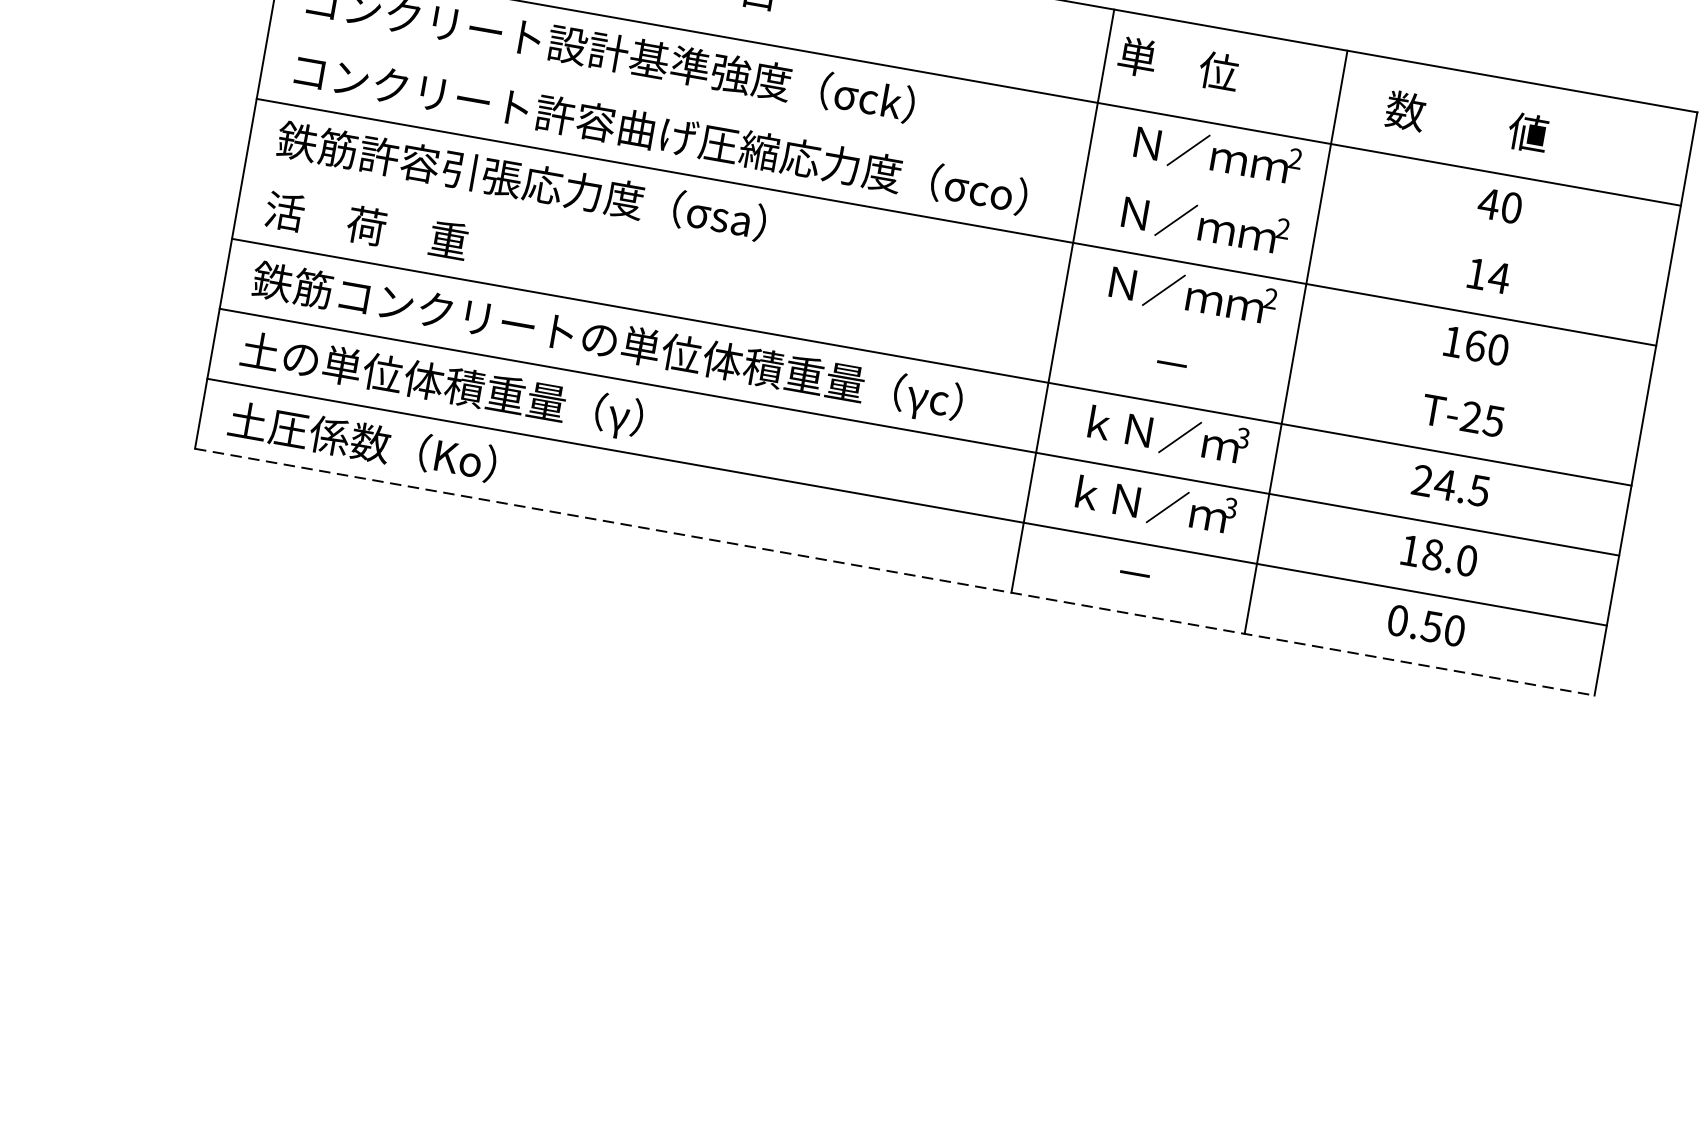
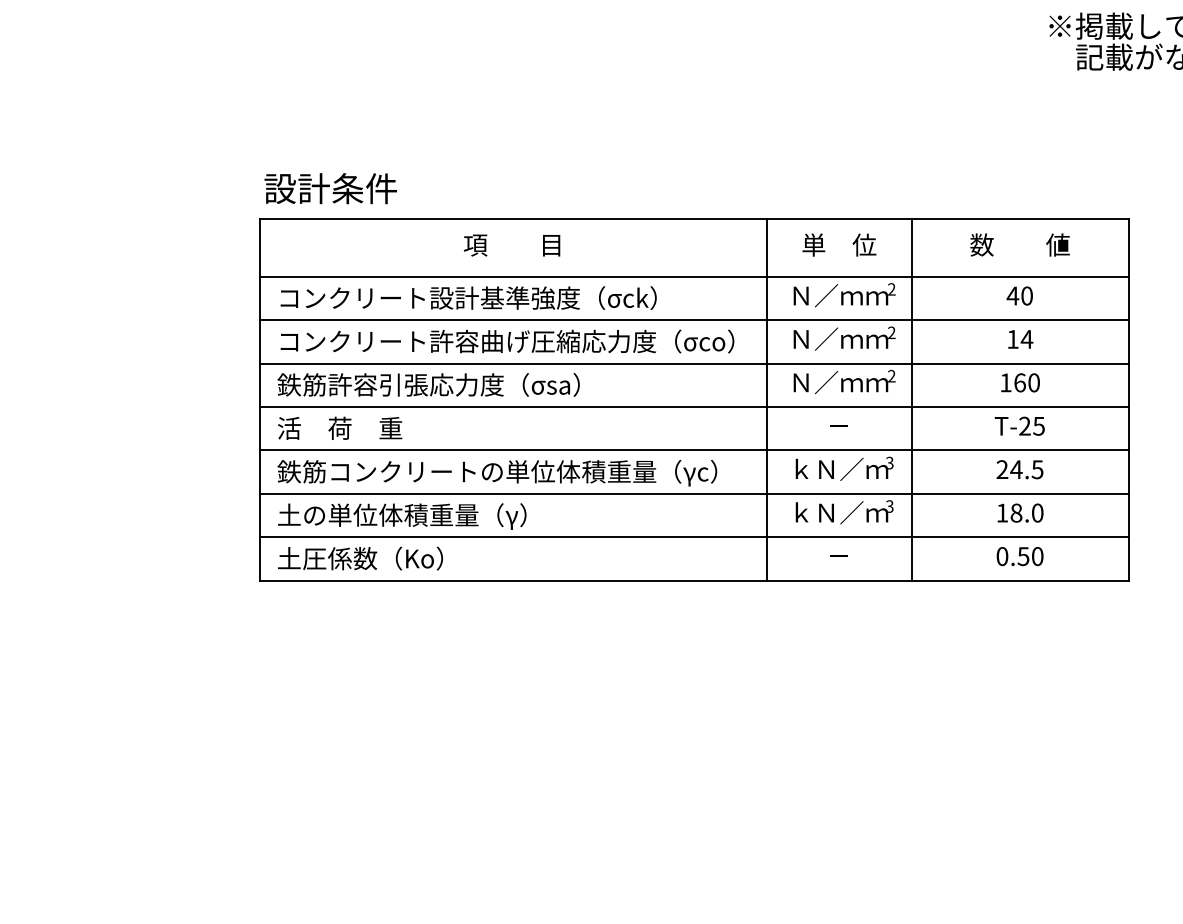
text: (1178, 63) -> (839, 244), moved
text: (1466, 120) -> (1019, 244), moved
line: (968, 152) -> (694, 320), added
line: (943, 293) -> (694, 407), added
line: (896, 572) -> (695, 580), dashed -> solid

